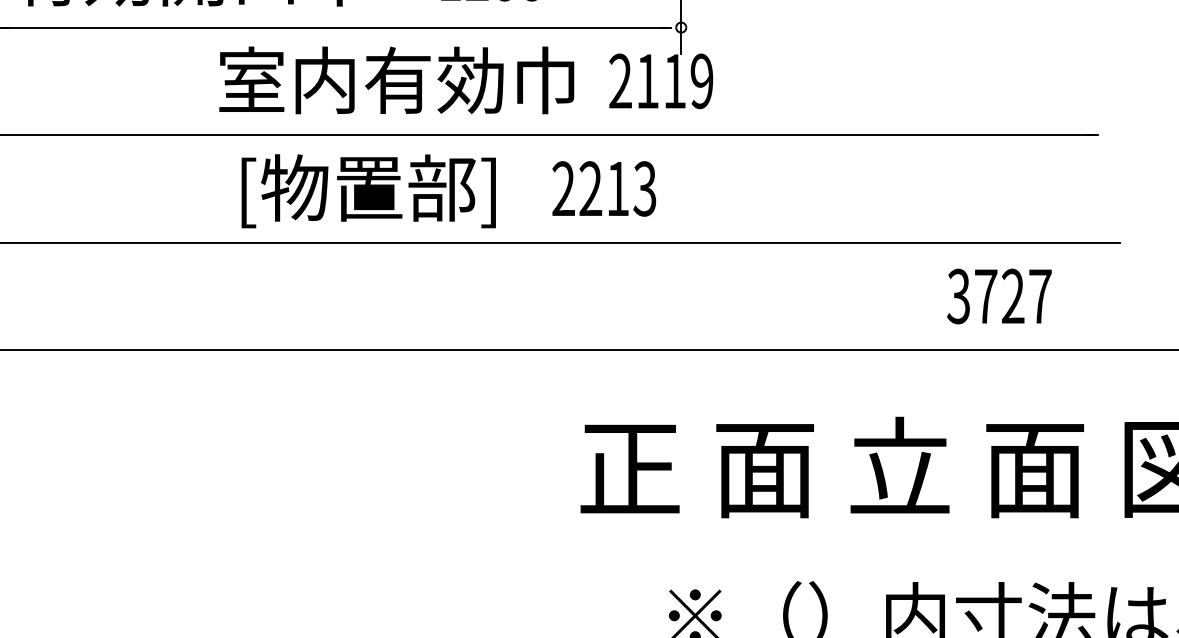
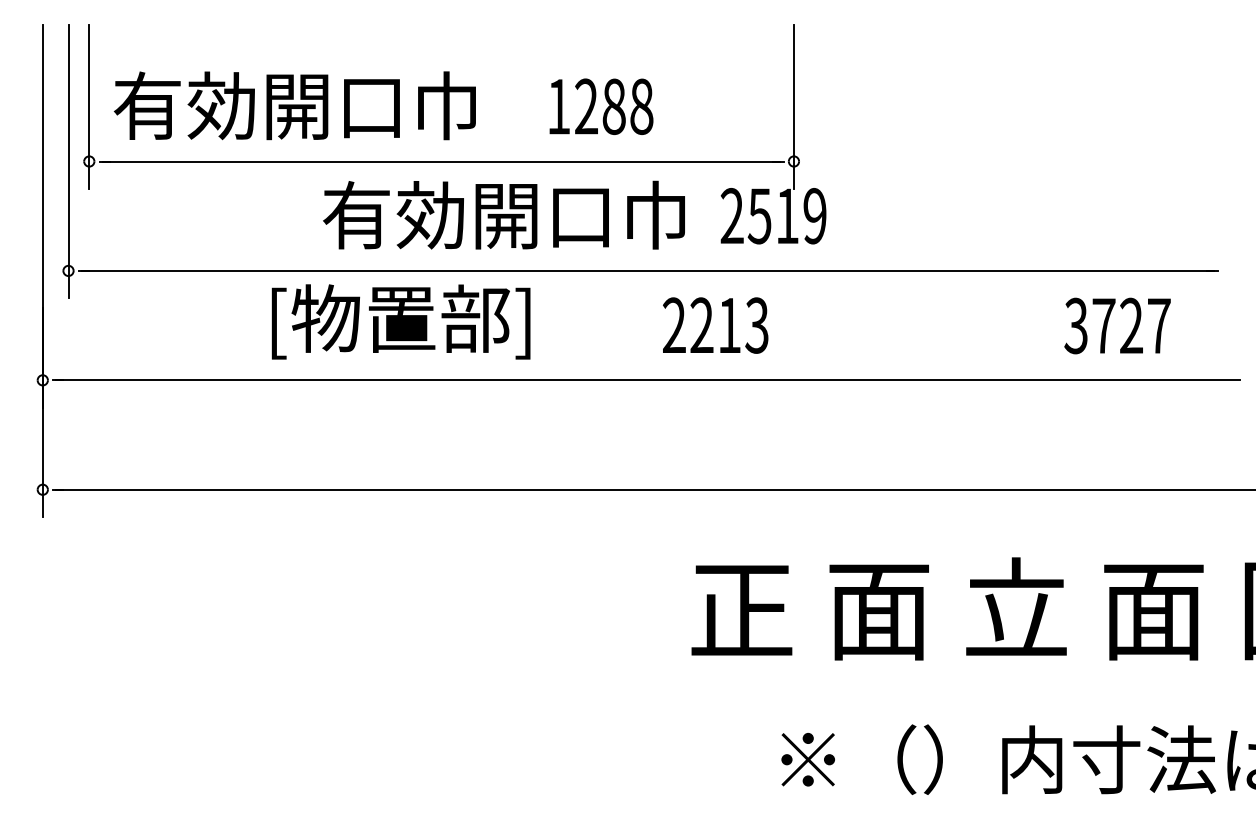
text: (361, 79) -> (468, 214), 室内有効巾 -> 有効開口巾
text: (647, 81) -> (759, 216), 2119 -> 2519
text: (368, 190) -> (400, 321), moved
text: (999, 296) -> (1117, 325), moved

